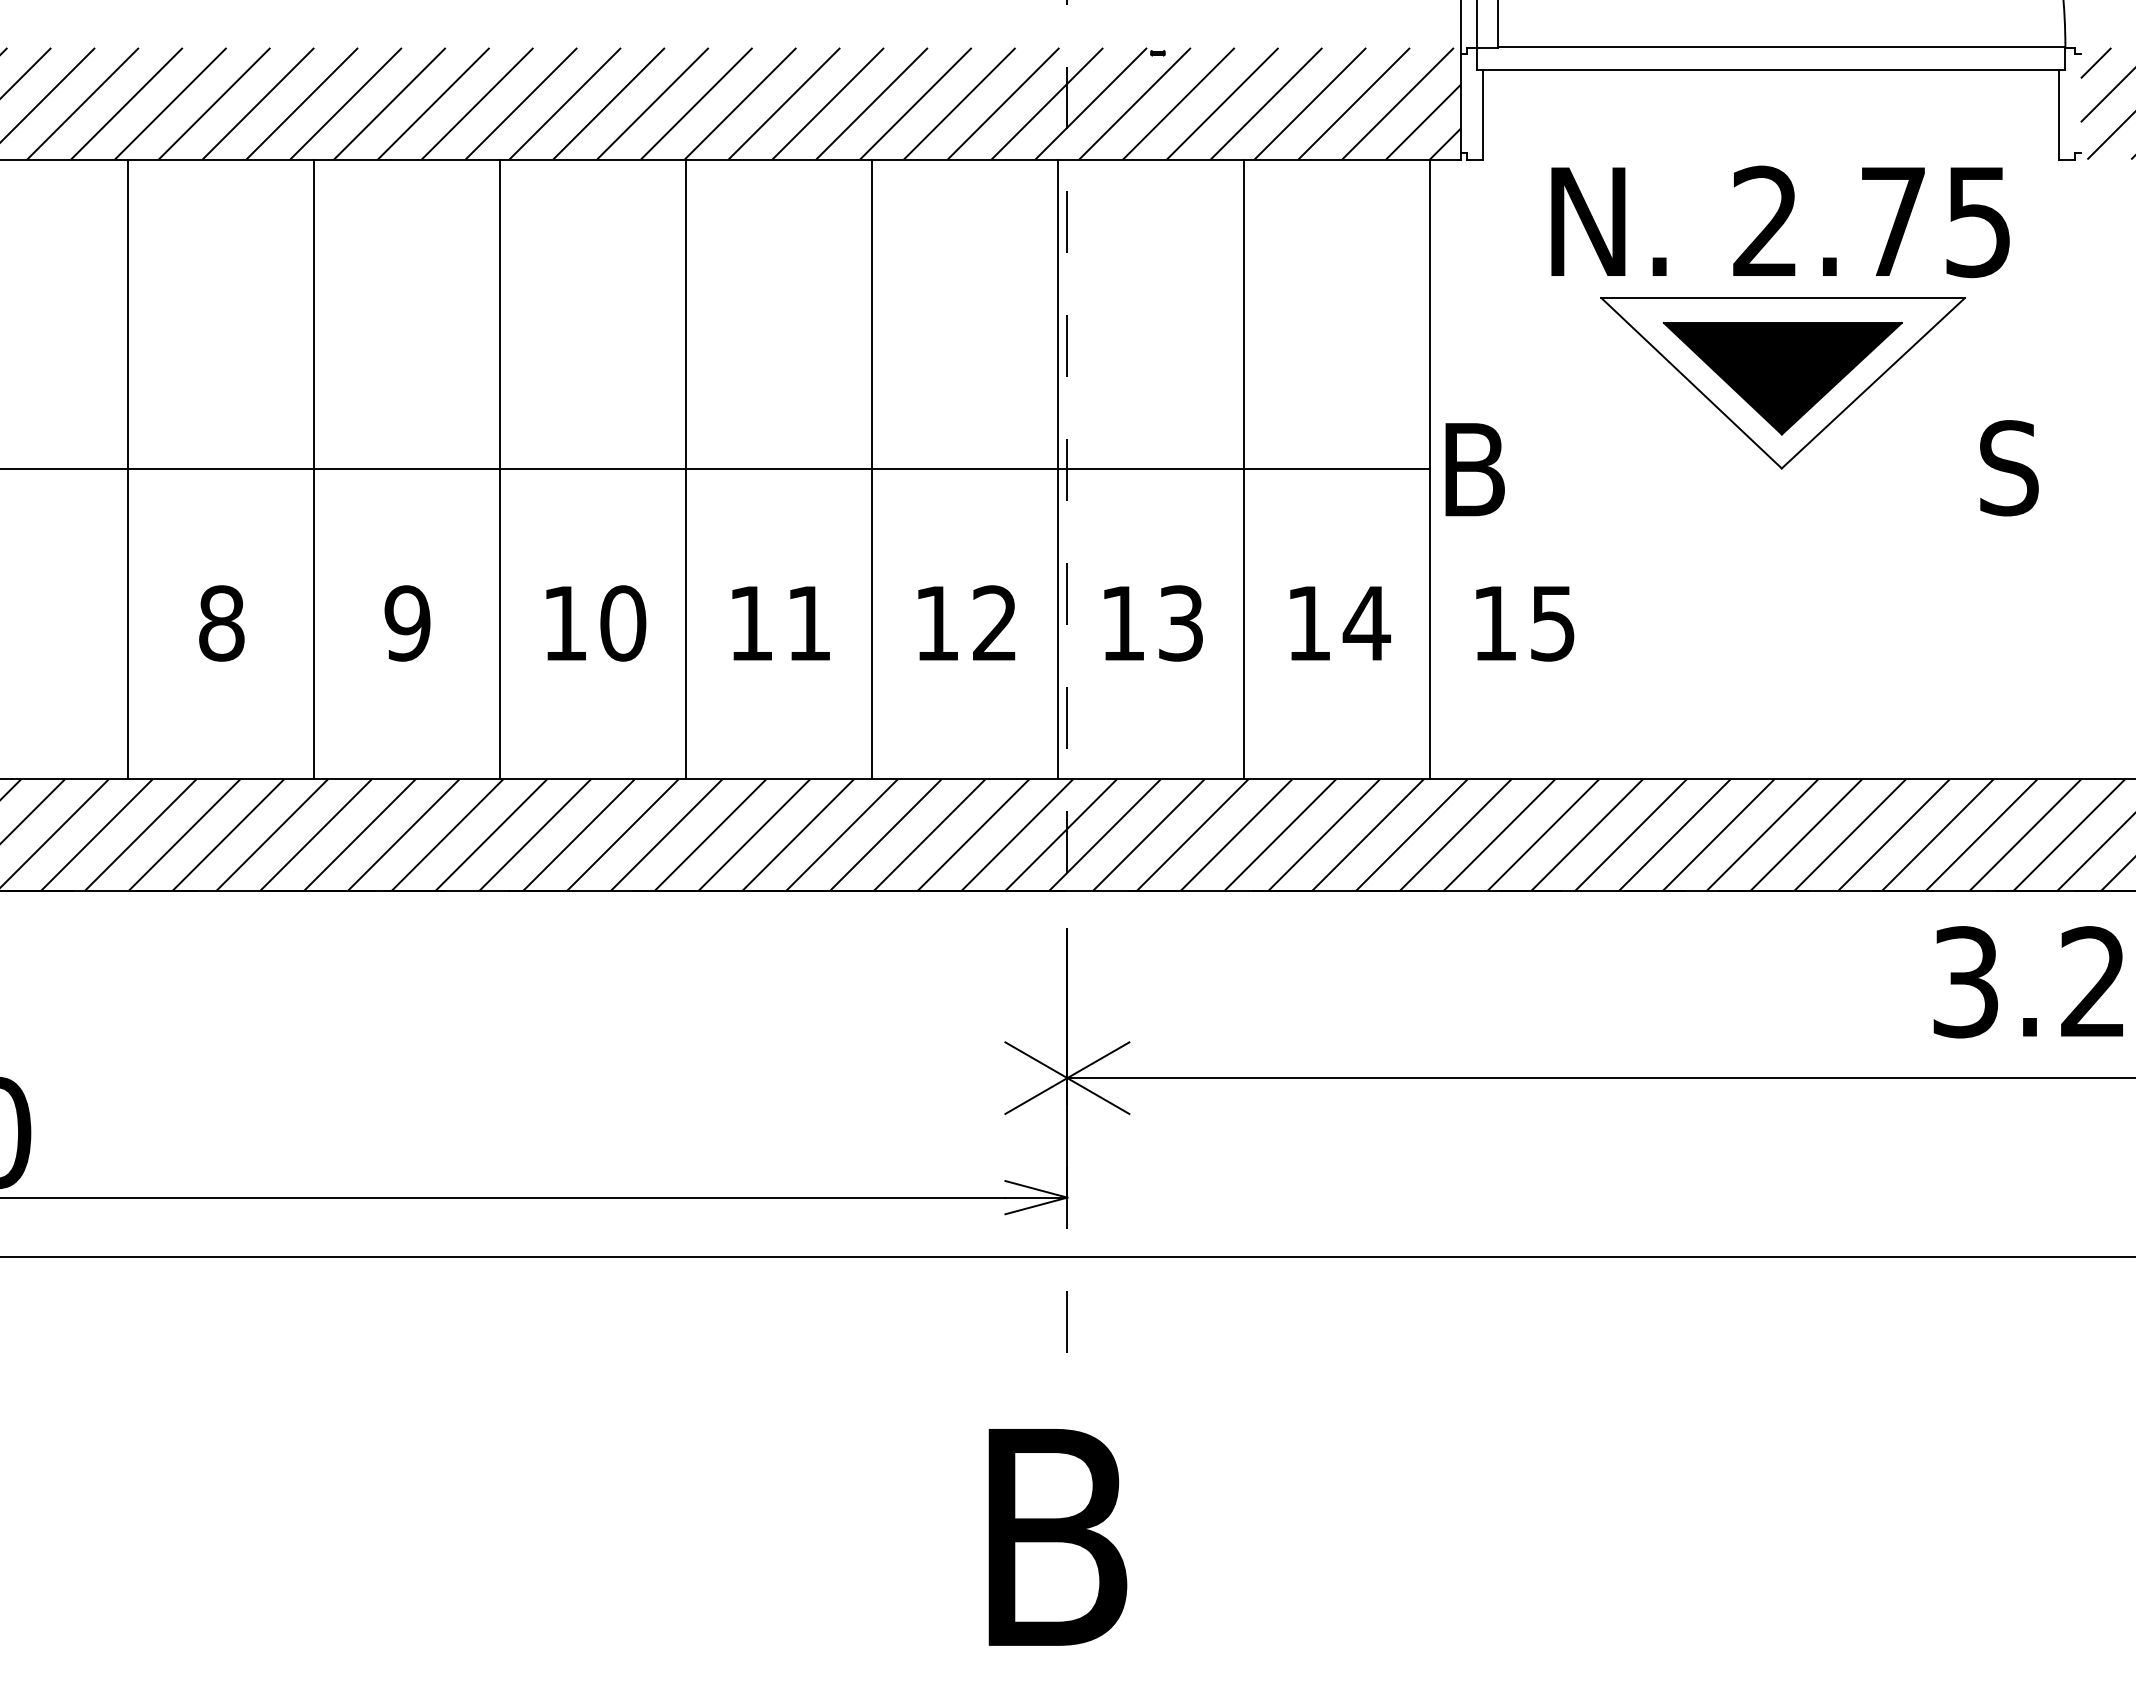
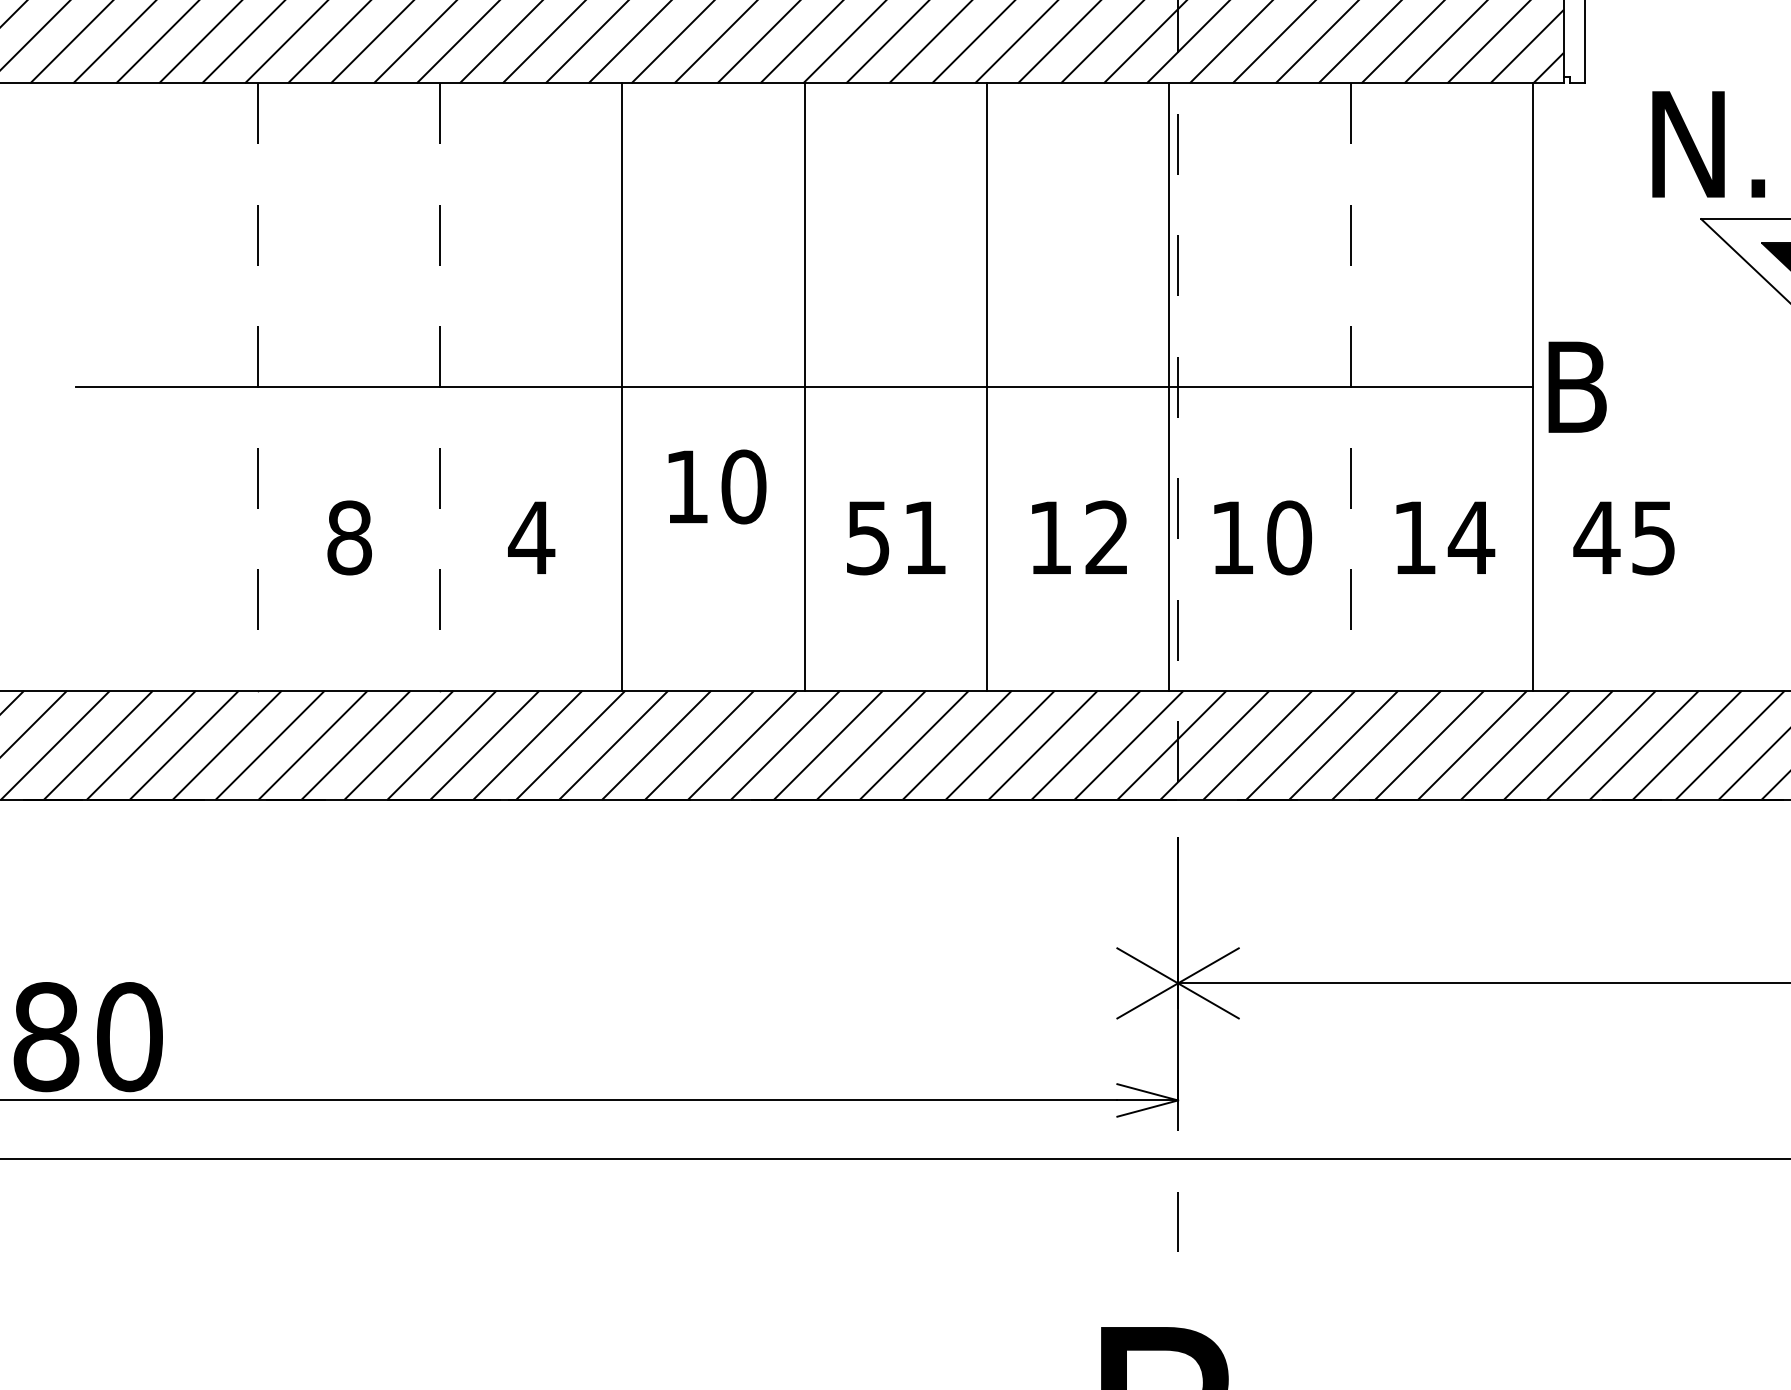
line: (128, 469) -> (258, 387), solid -> dashed
line: (314, 469) -> (440, 387), solid -> dashed
line: (1244, 469) -> (1351, 387), solid -> dashed
text: (407, 623) -> (531, 537), 9 -> 4
text: (596, 623) -> (717, 487), moved
text: (750, 623) -> (867, 537), 11 -> 51
text: (1181, 623) -> (1289, 537), 13 -> 10
text: (1494, 623) -> (1596, 537), 15 -> 45

